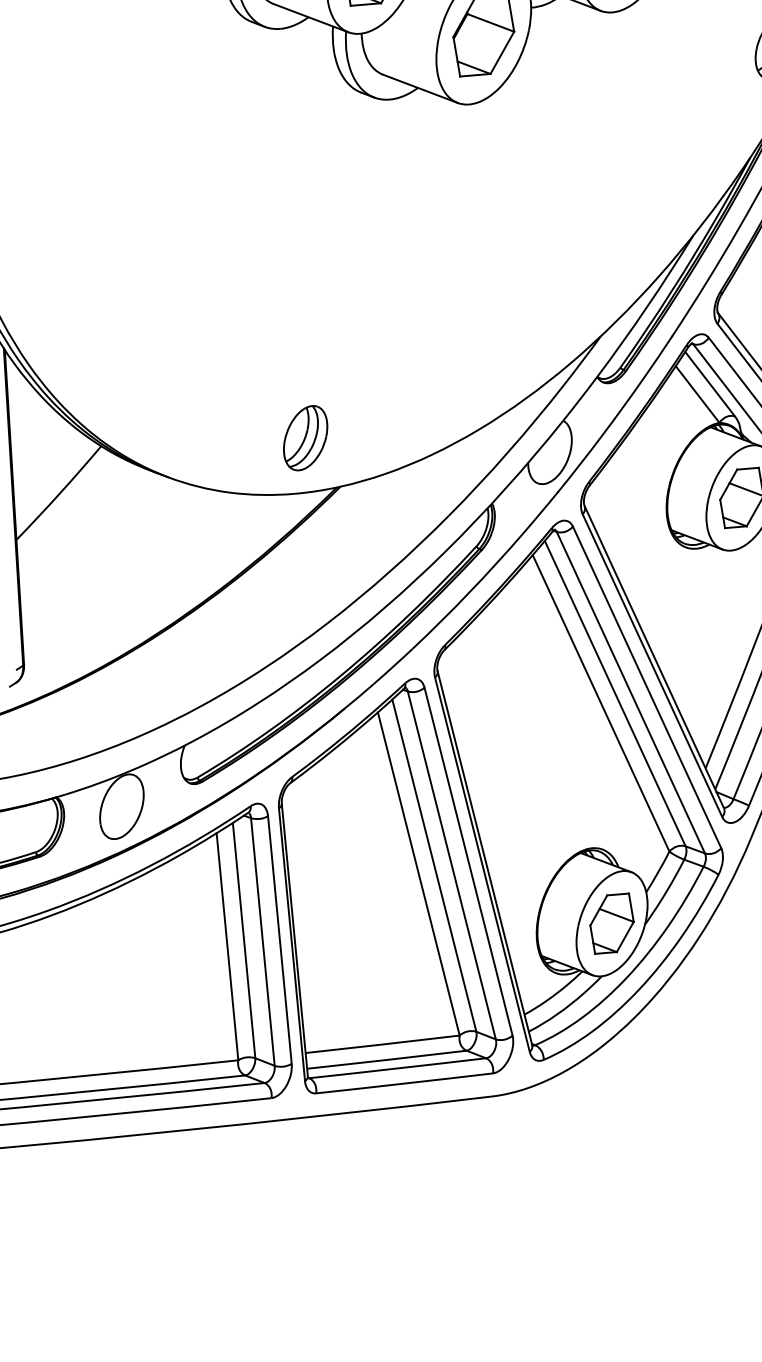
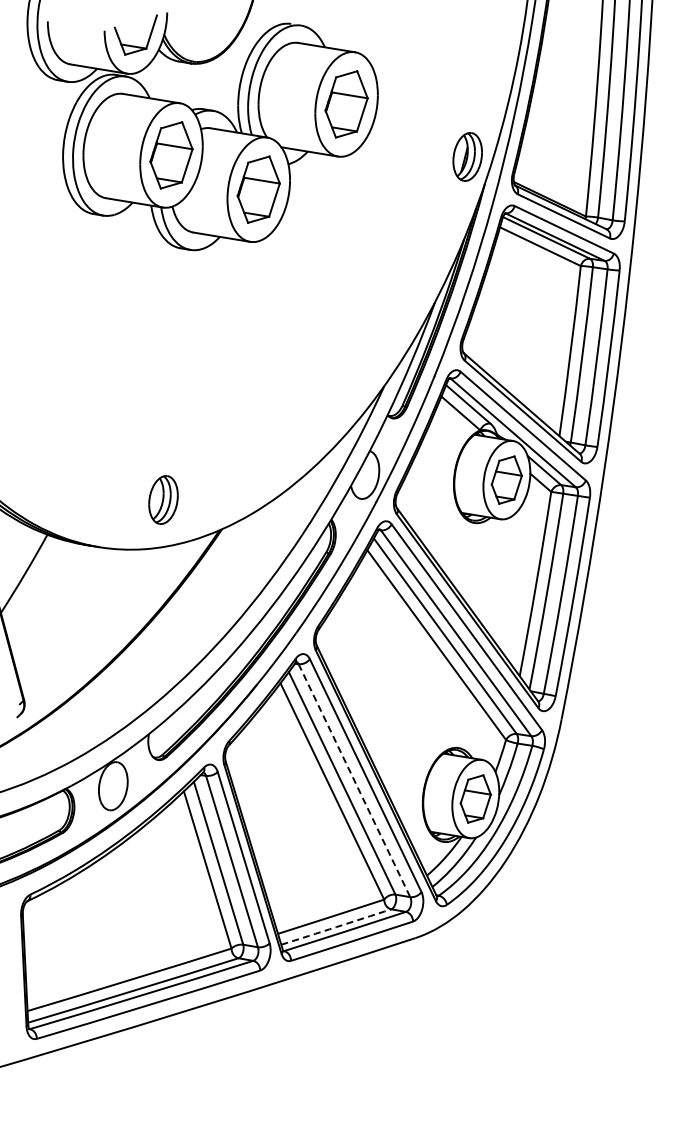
part: (305, 437) -> (163, 499), moved
line: (451, 866) -> (354, 781), solid -> dashed
arc: (387, 1060) -> (336, 927), solid -> dashed

